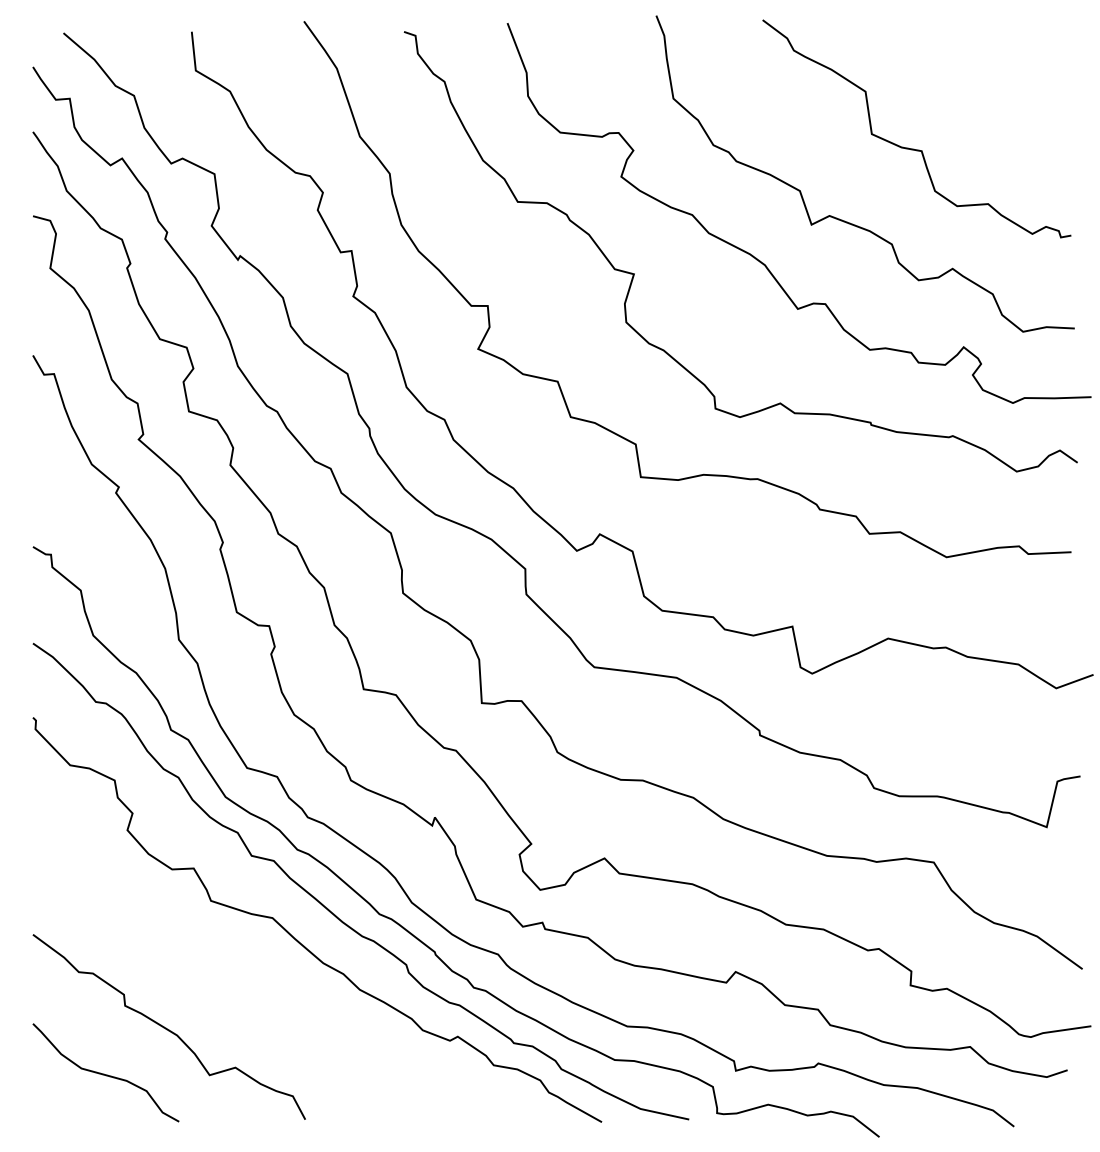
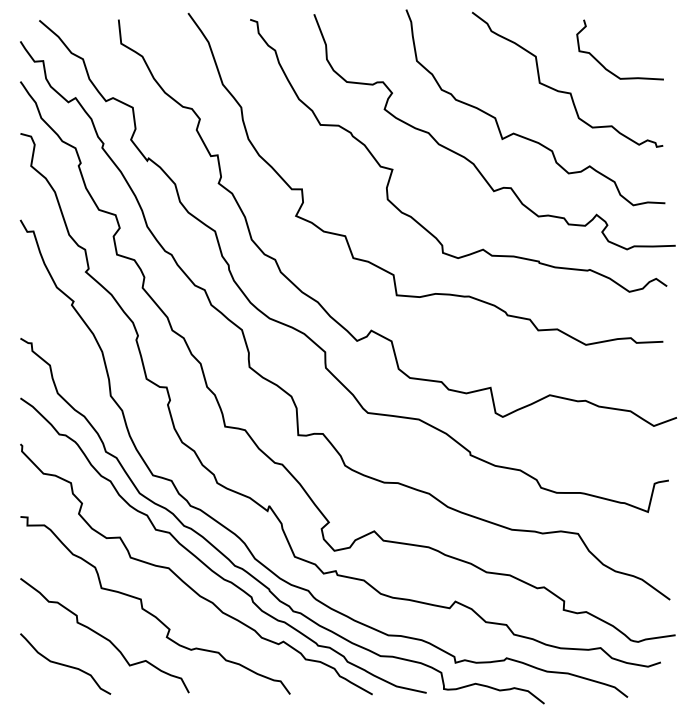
curve: (974, 105) -> (603, 65), added
curve: (243, 989) -> (150, 612), added

